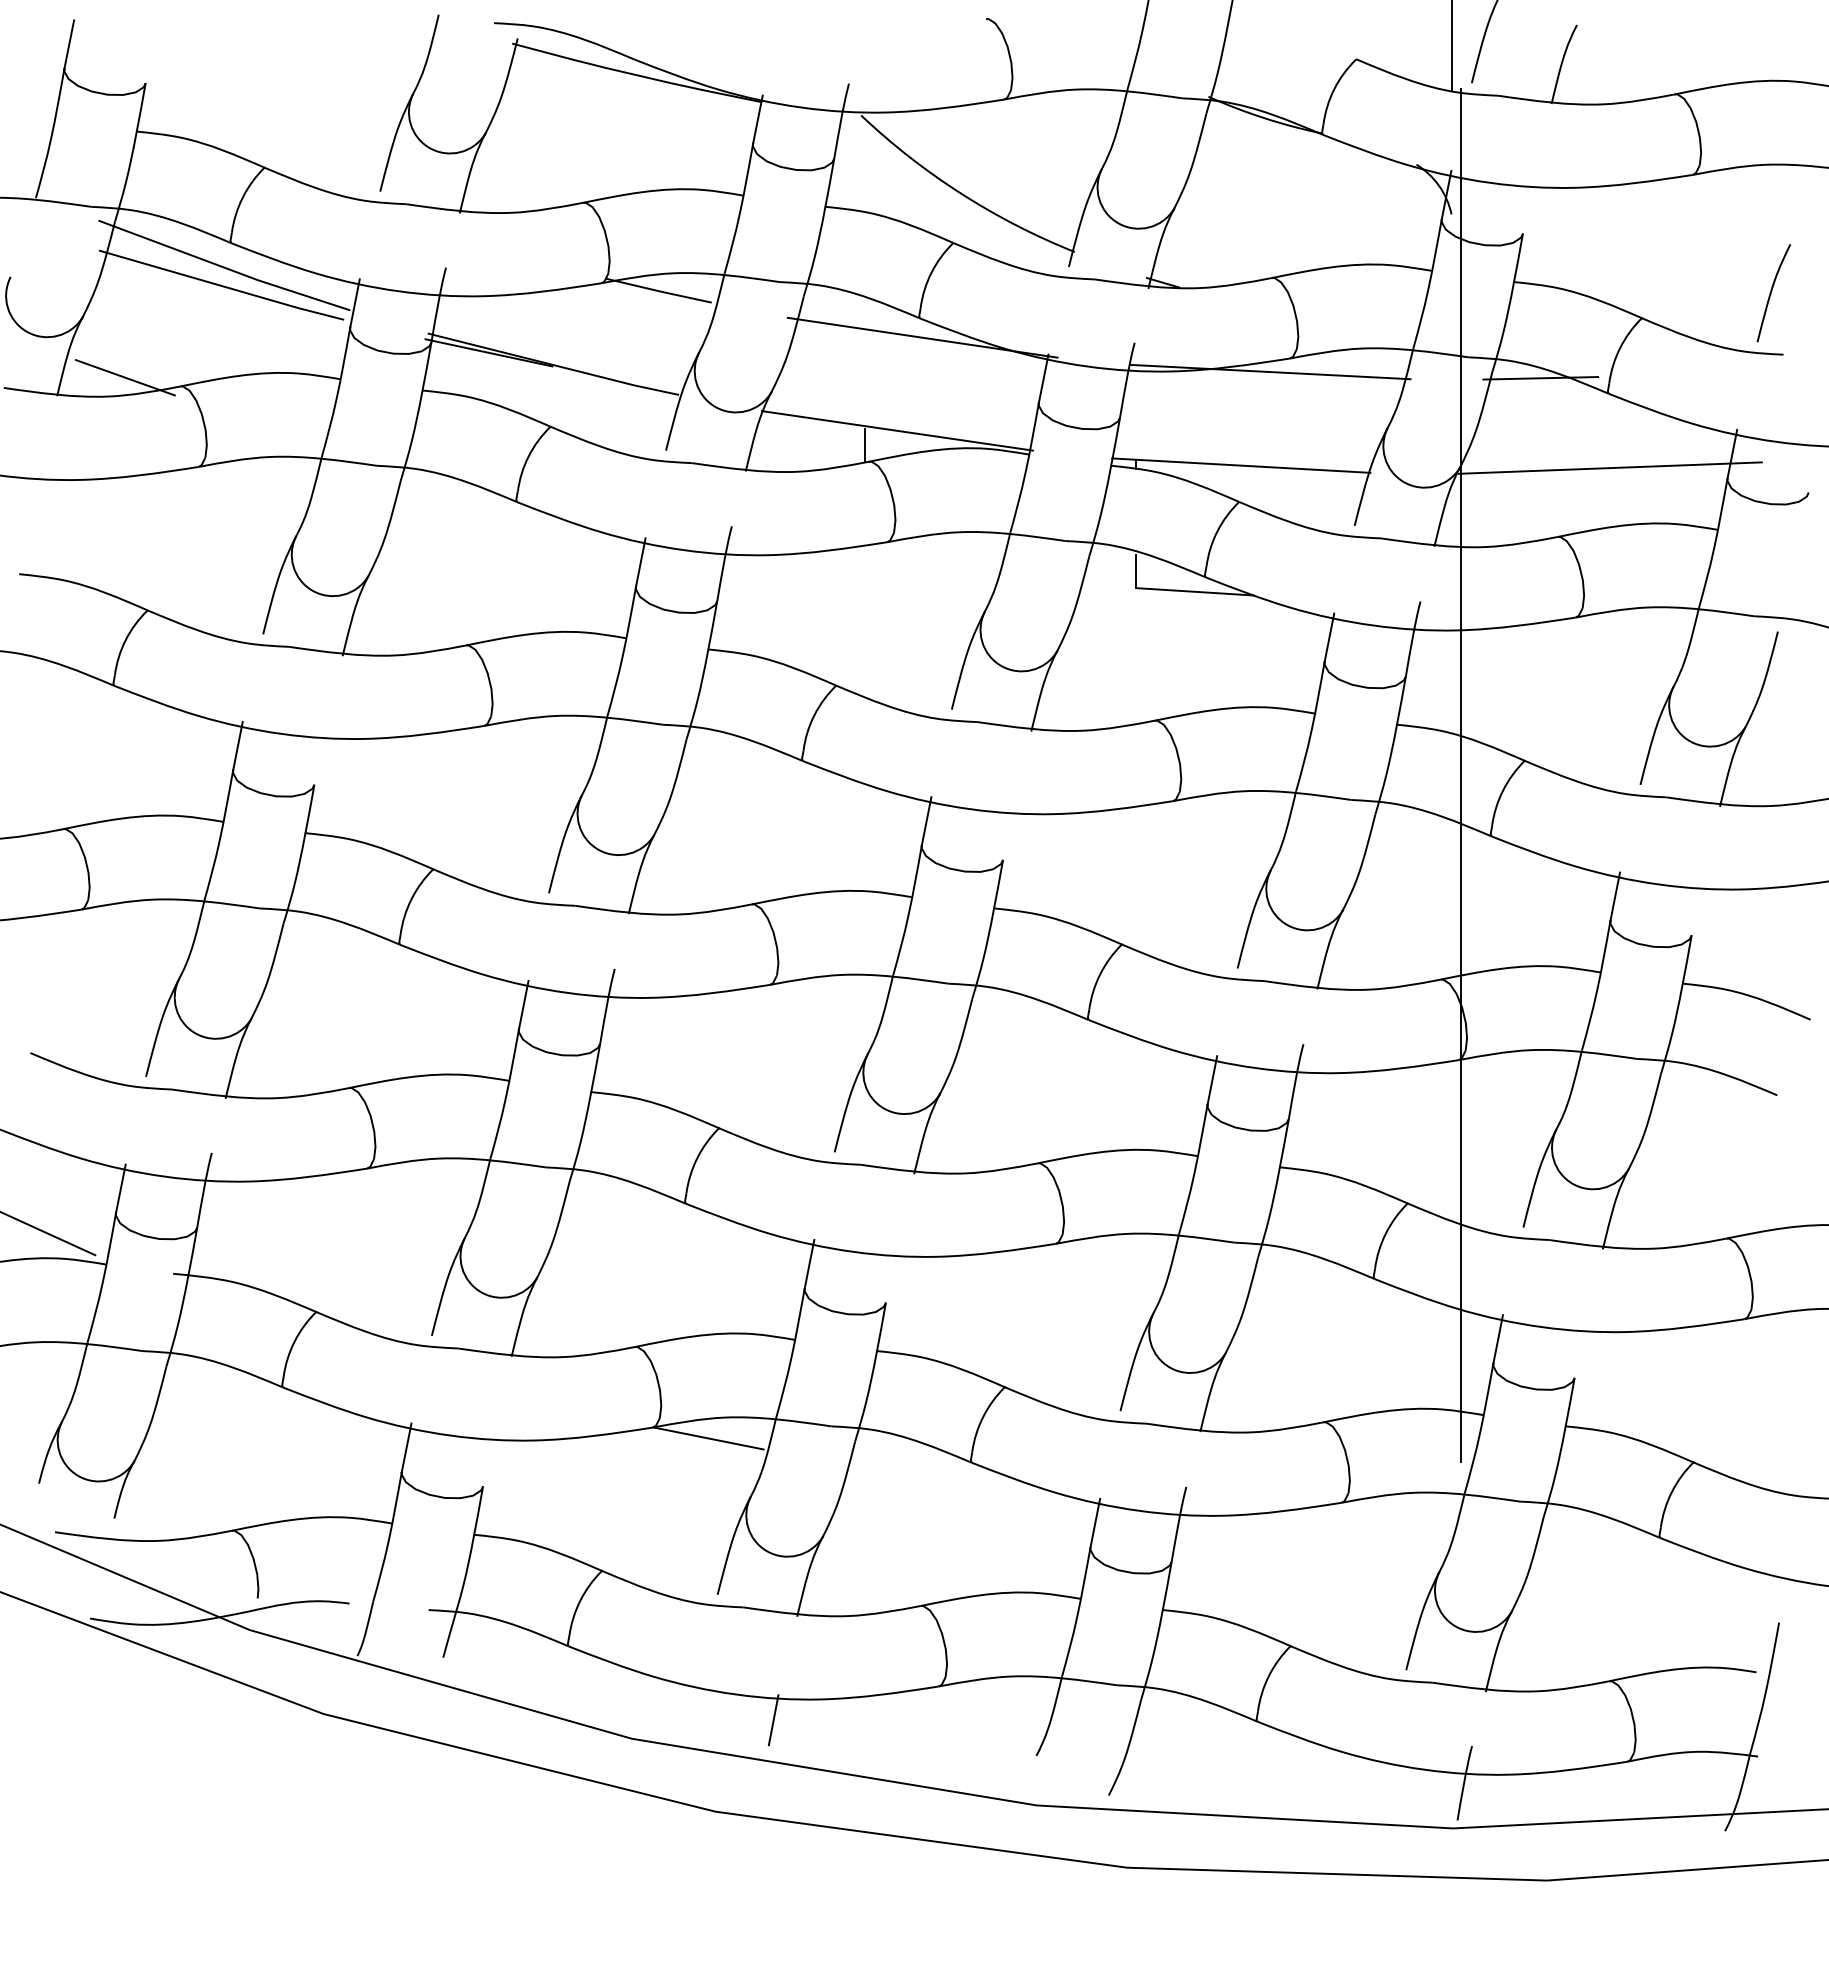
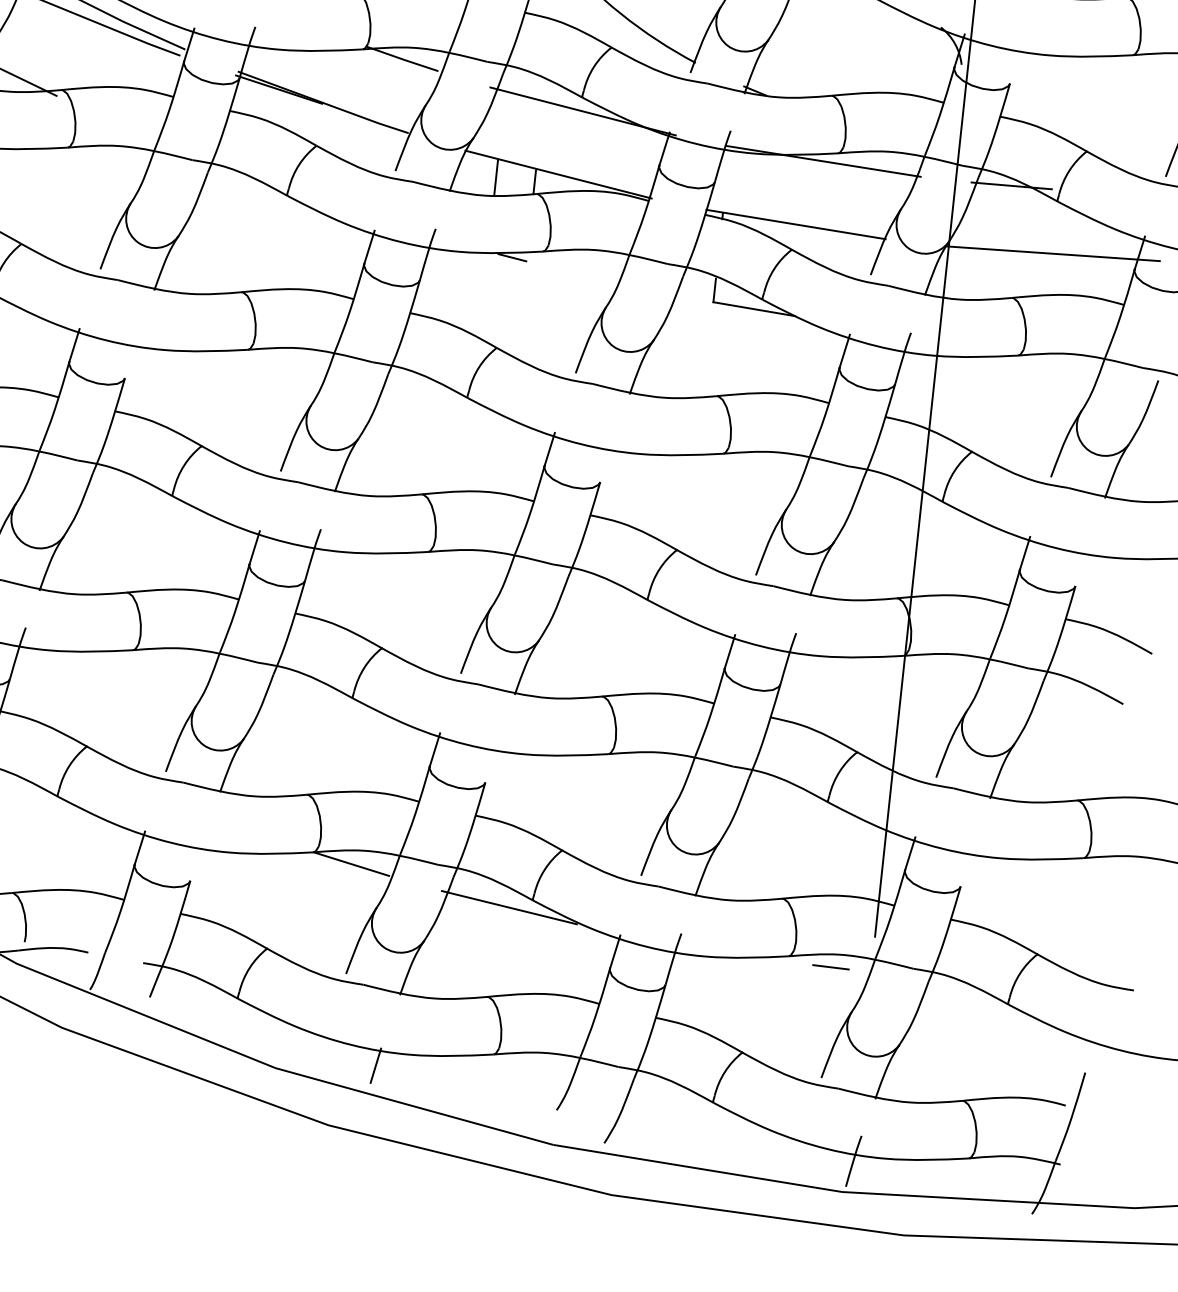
line: (809, 444) -> (496, 177), added
line: (844, 555) -> (512, 257), added
line: (938, 1475) -> (509, 907), added
line: (1402, 1511) -> (830, 966), added

